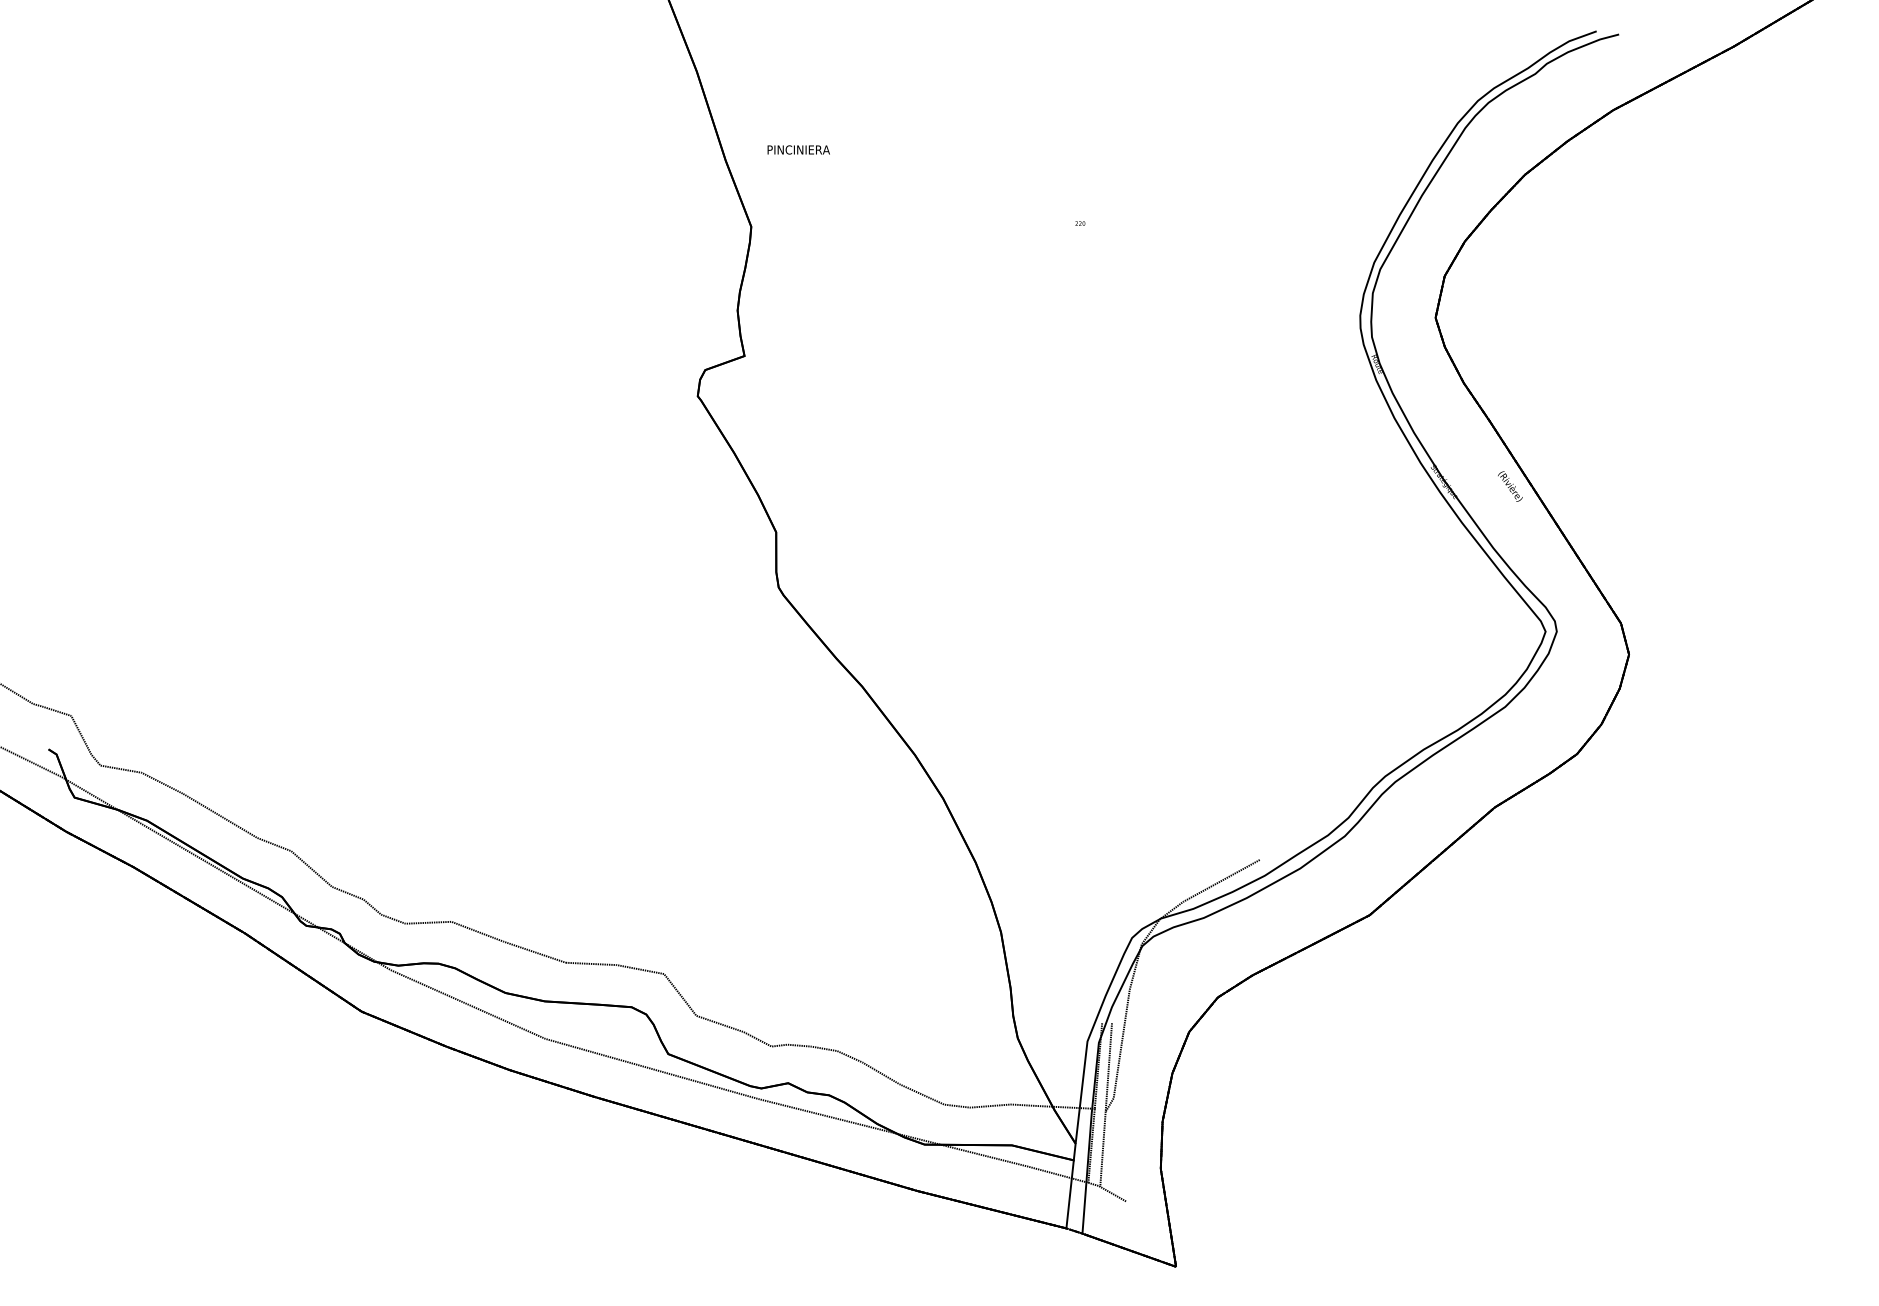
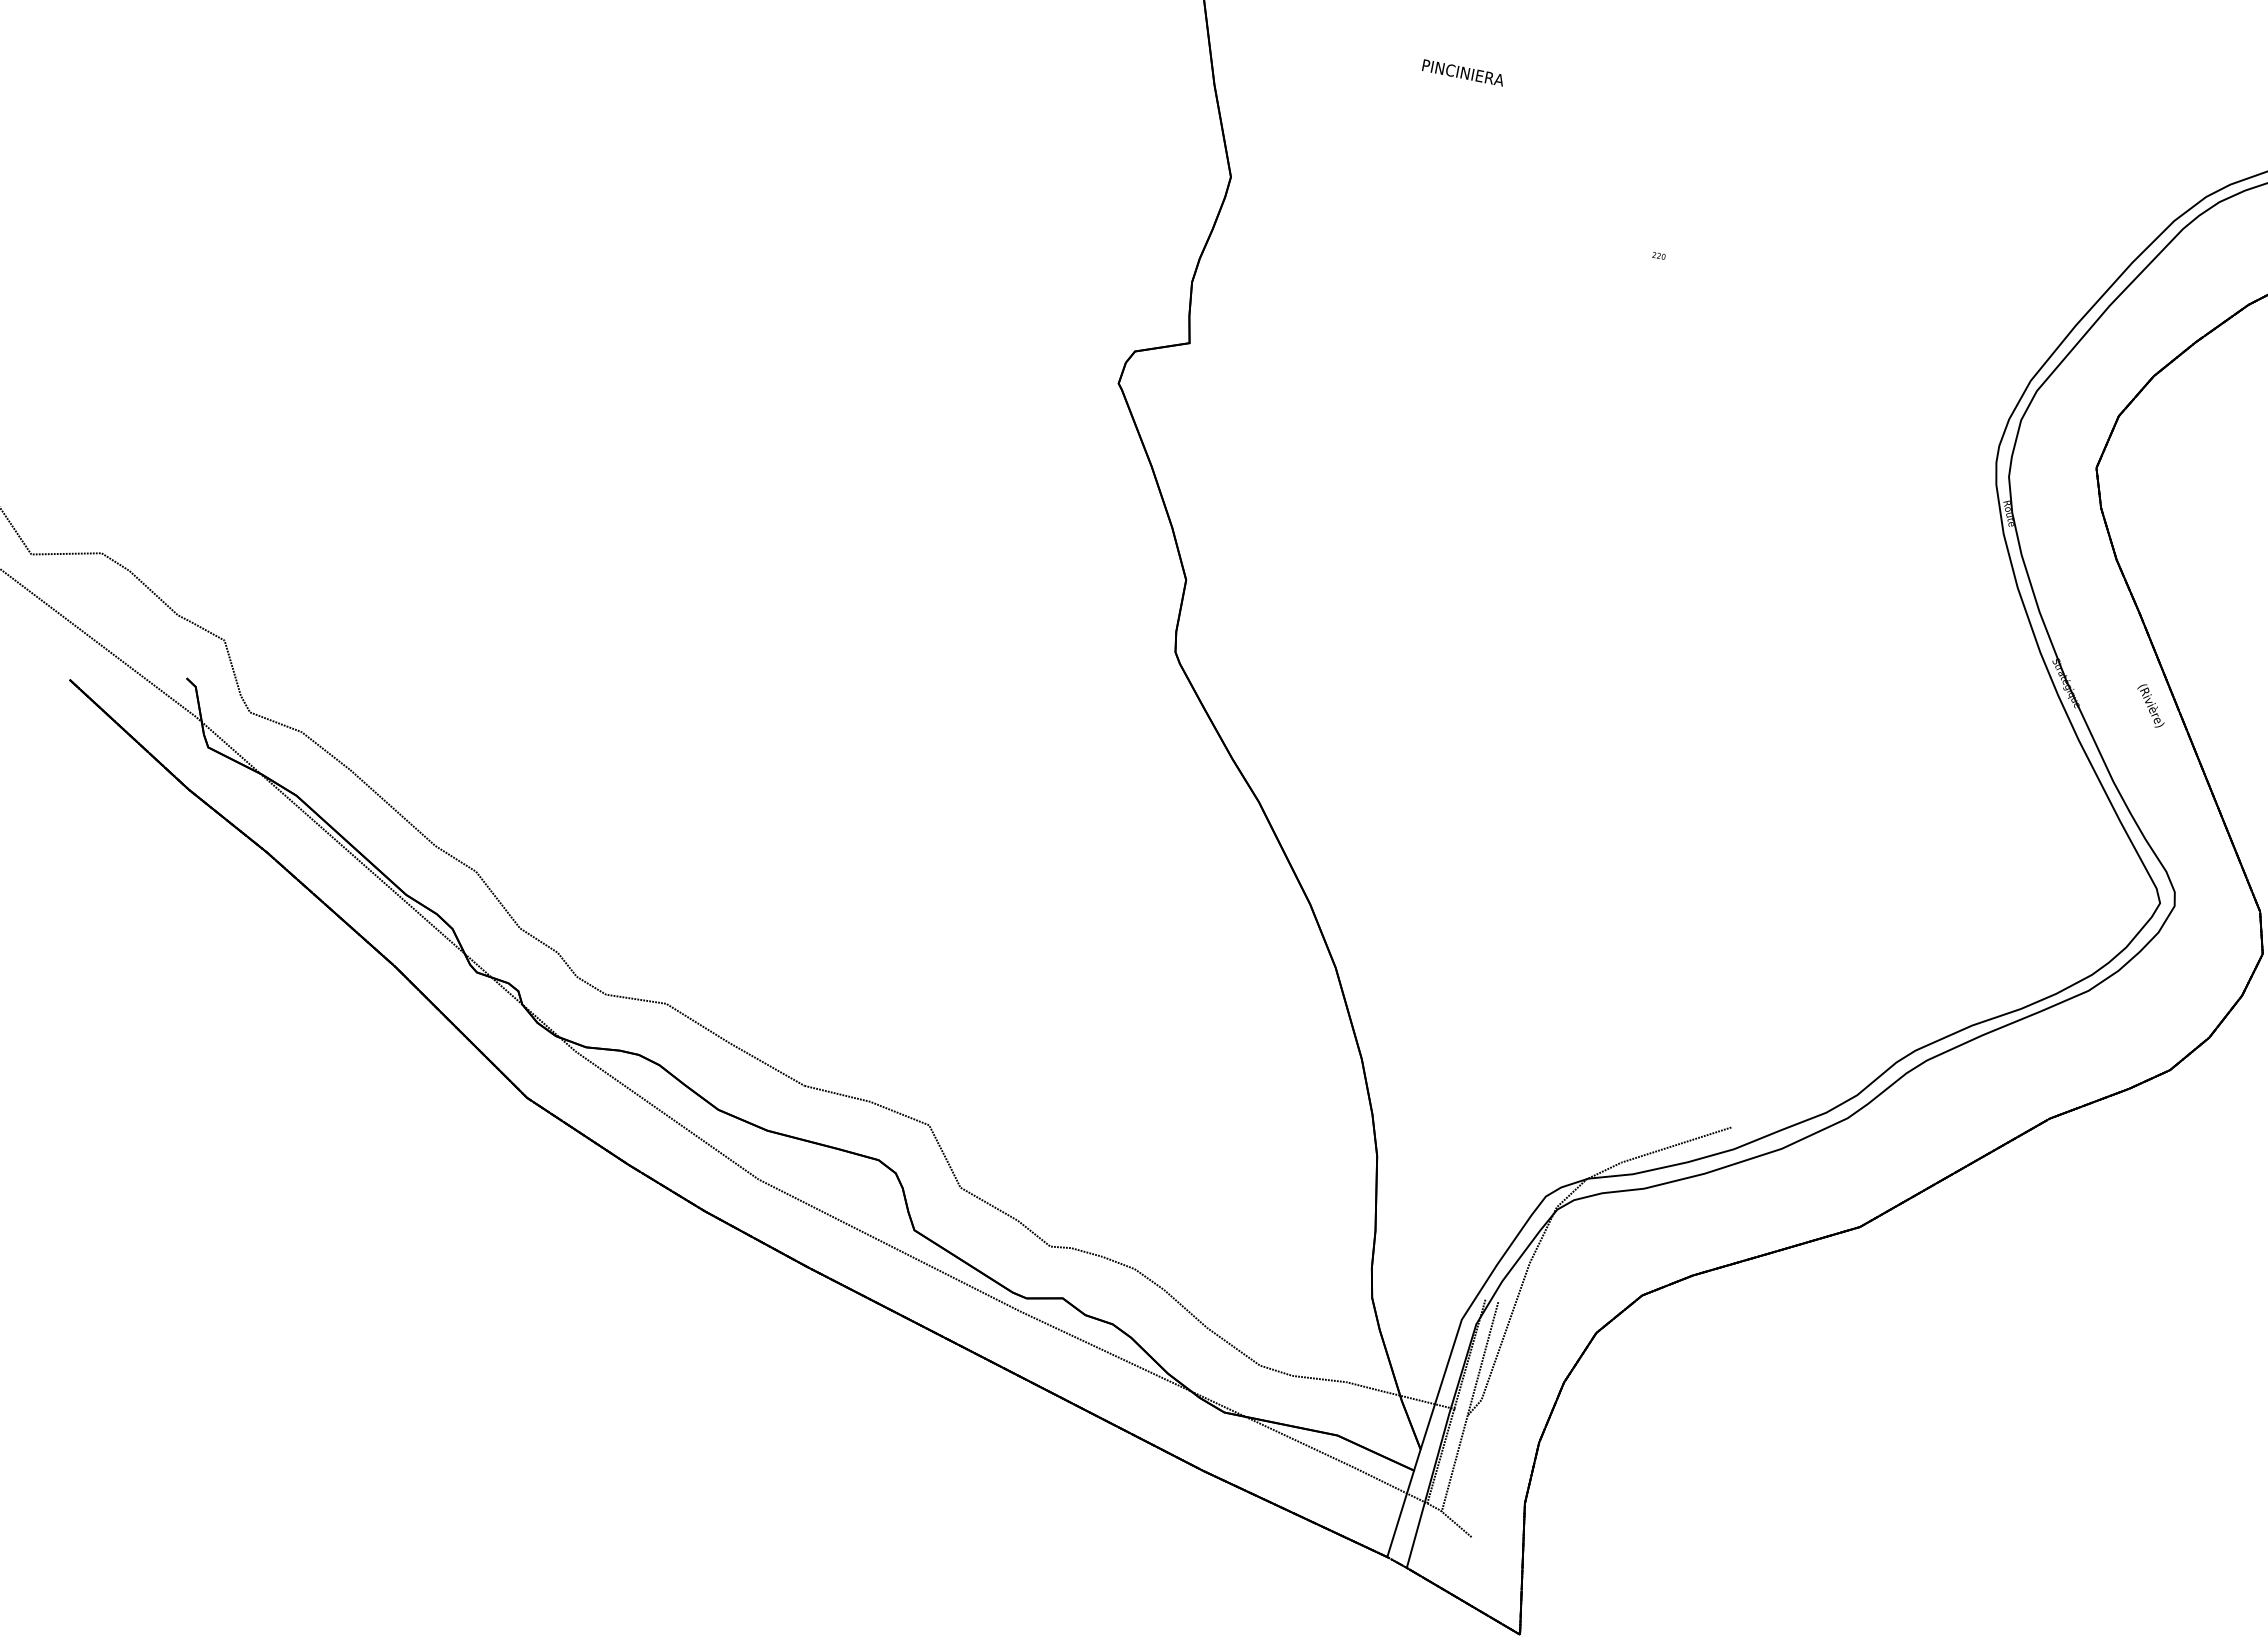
text: (798, 149) -> (1463, 72), moved

